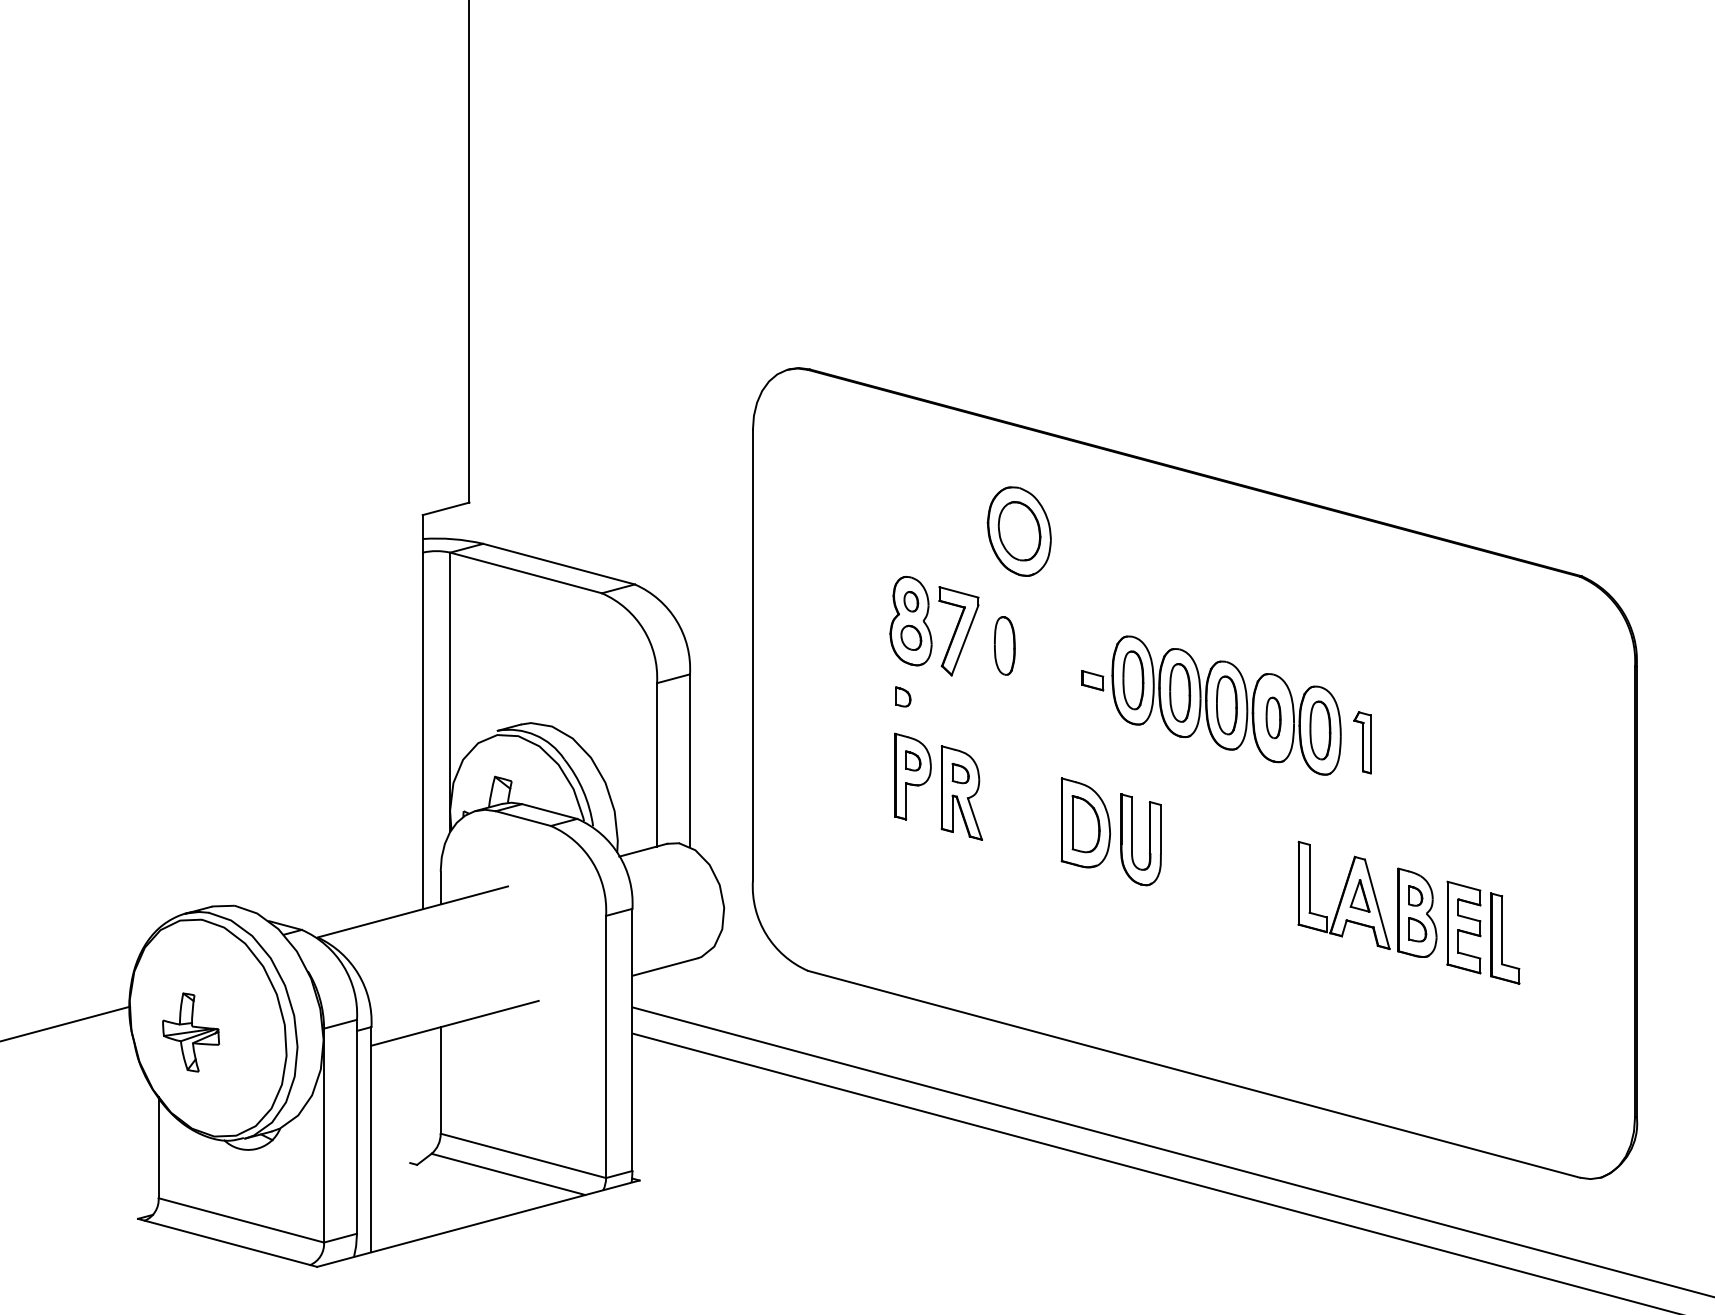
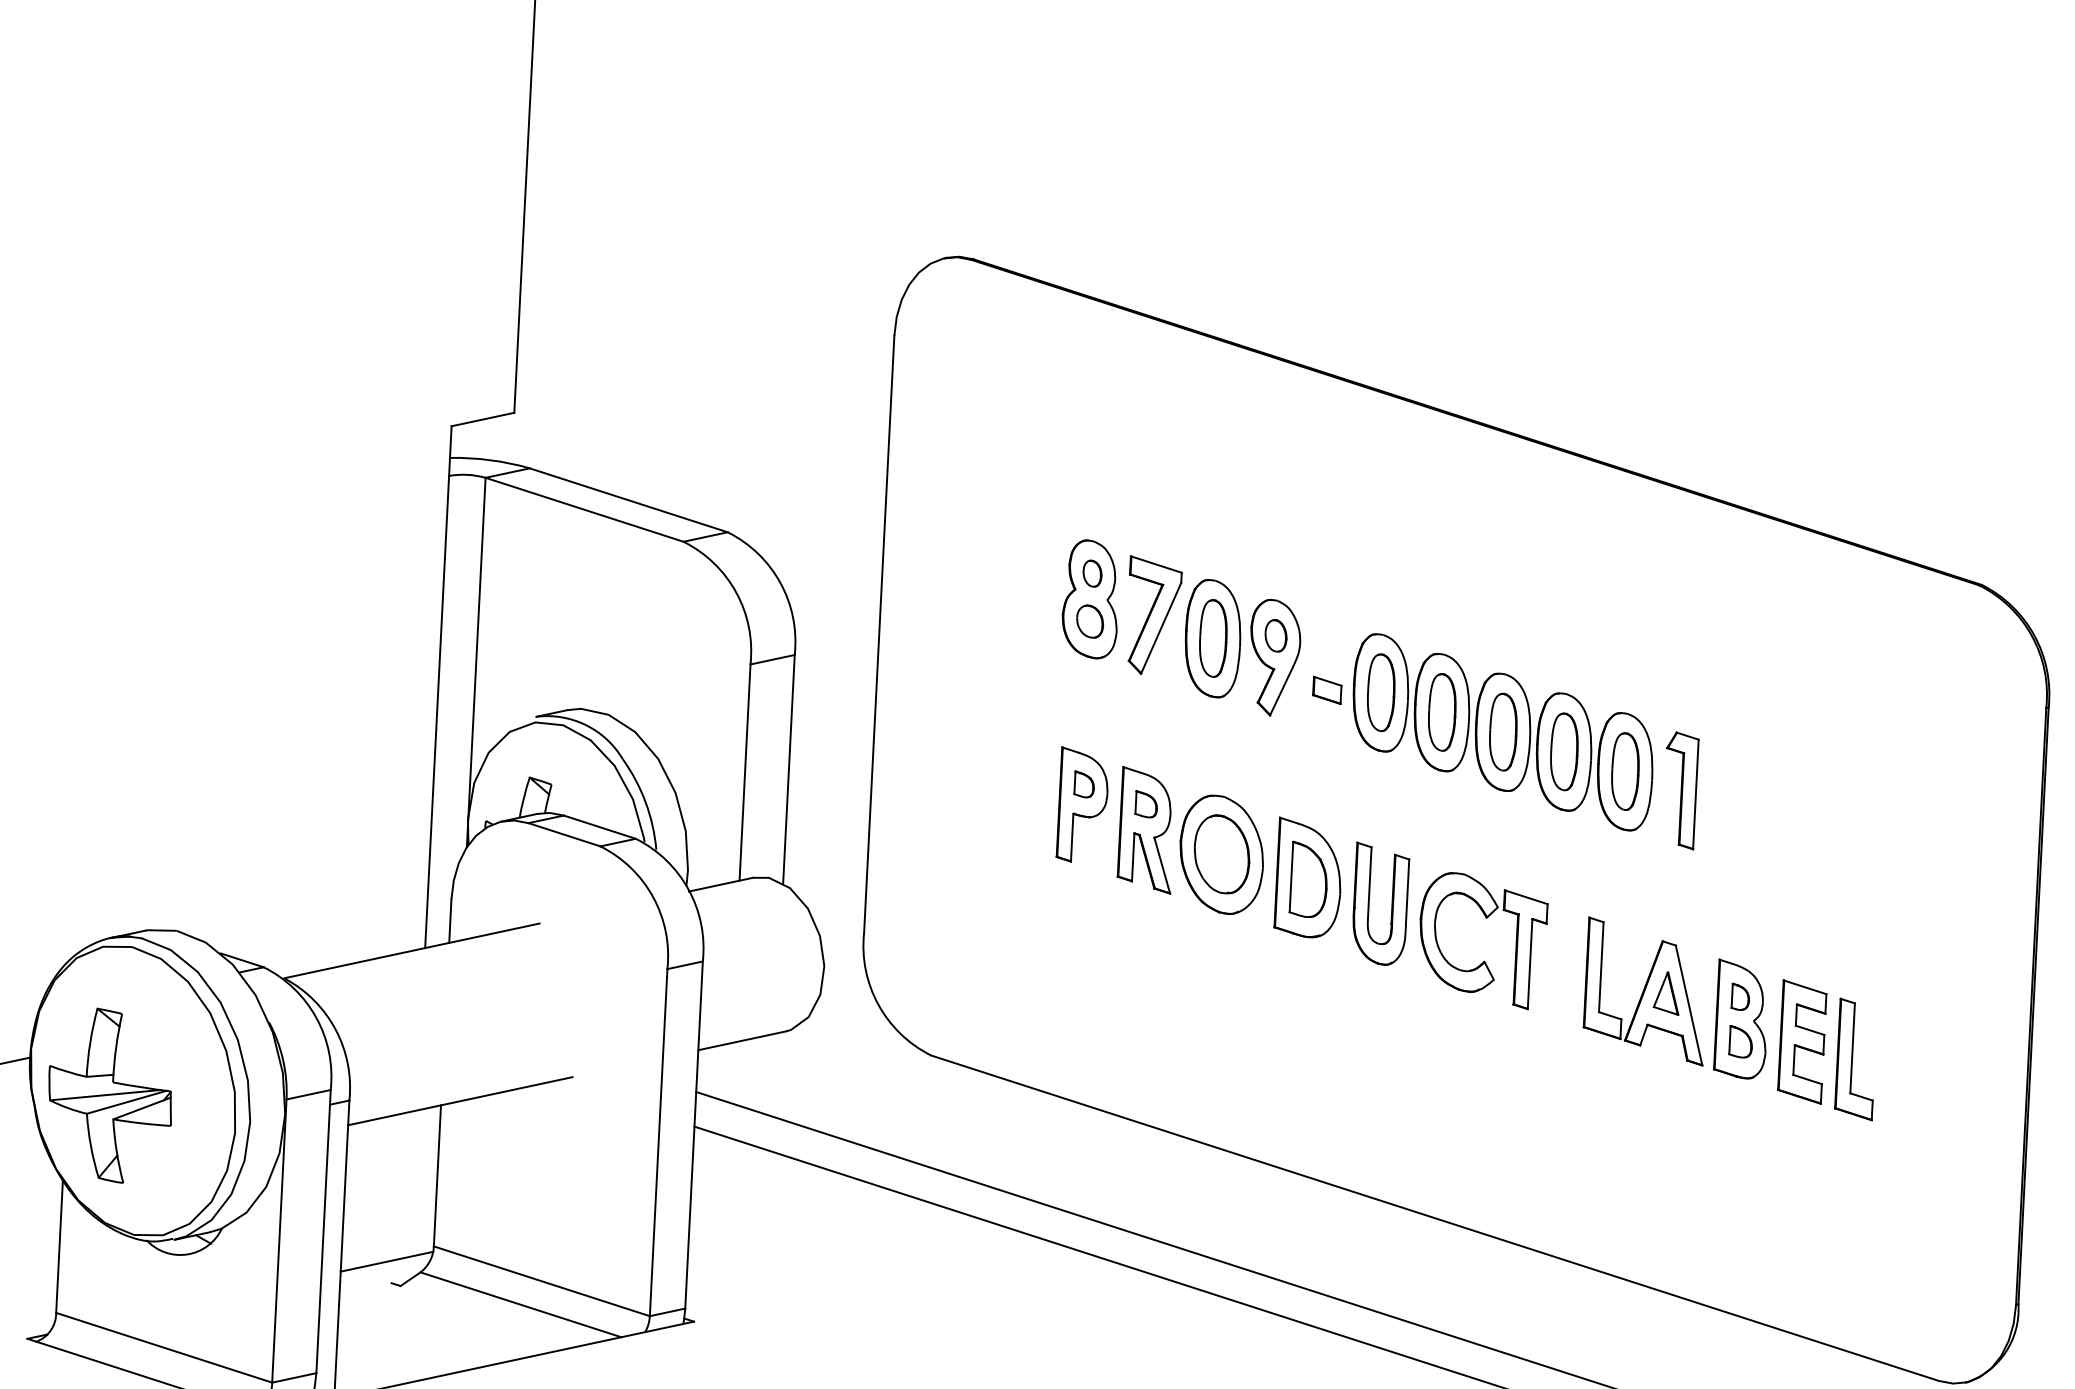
part: (1018, 531) -> (1220, 854), moved
part: (1027, 651) -> (1243, 647), added
part: (903, 696) -> (1075, 698), removed
part: (1273, 717) -> (1564, 751), size x1.43
part: (1362, 742) -> (1680, 790), size x1.43
part: (1220, 878) -> (1483, 960), added
part: (190, 1032) -> (109, 1095), size x1.67
line: (405, 1146) -> (386, 1260), added

